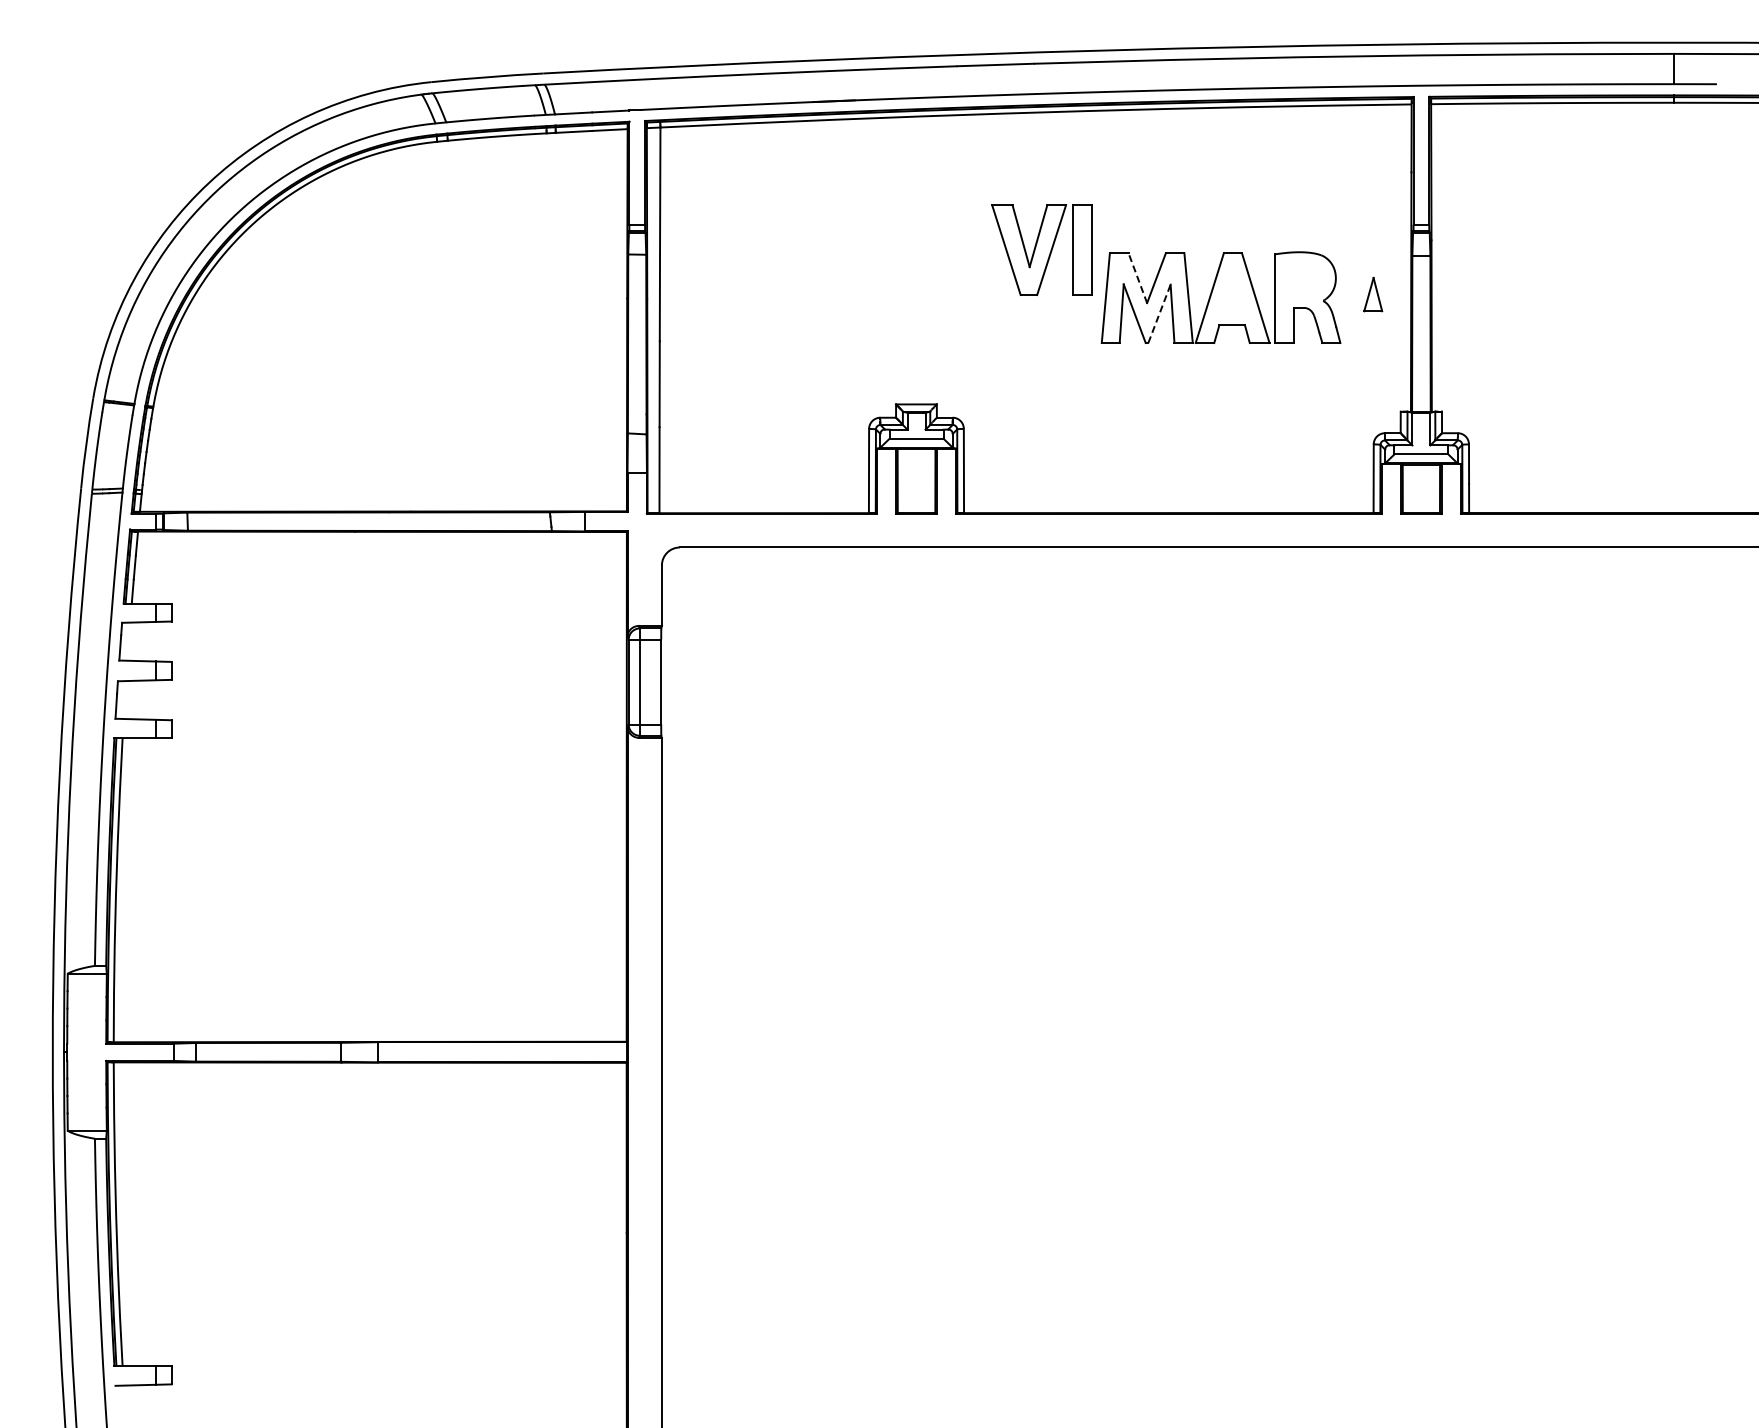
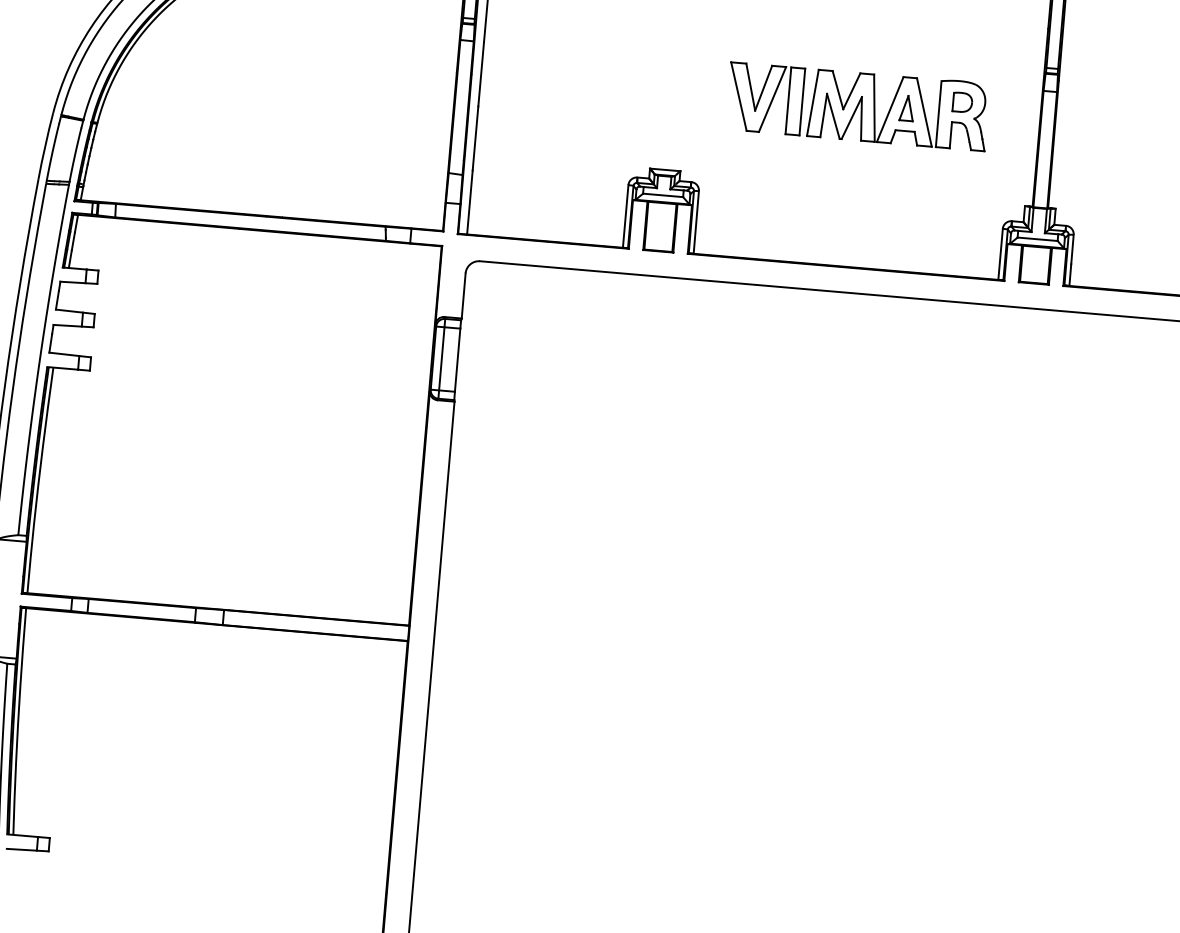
part: (1041, 249) -> (765, 98), moved
line: (1137, 278) -> (837, 90), dashed -> solid
part: (1305, 280) -> (962, 102), added
part: (1373, 294) -> (907, 108), moved
line: (1159, 313) -> (851, 117), dashed -> solid

